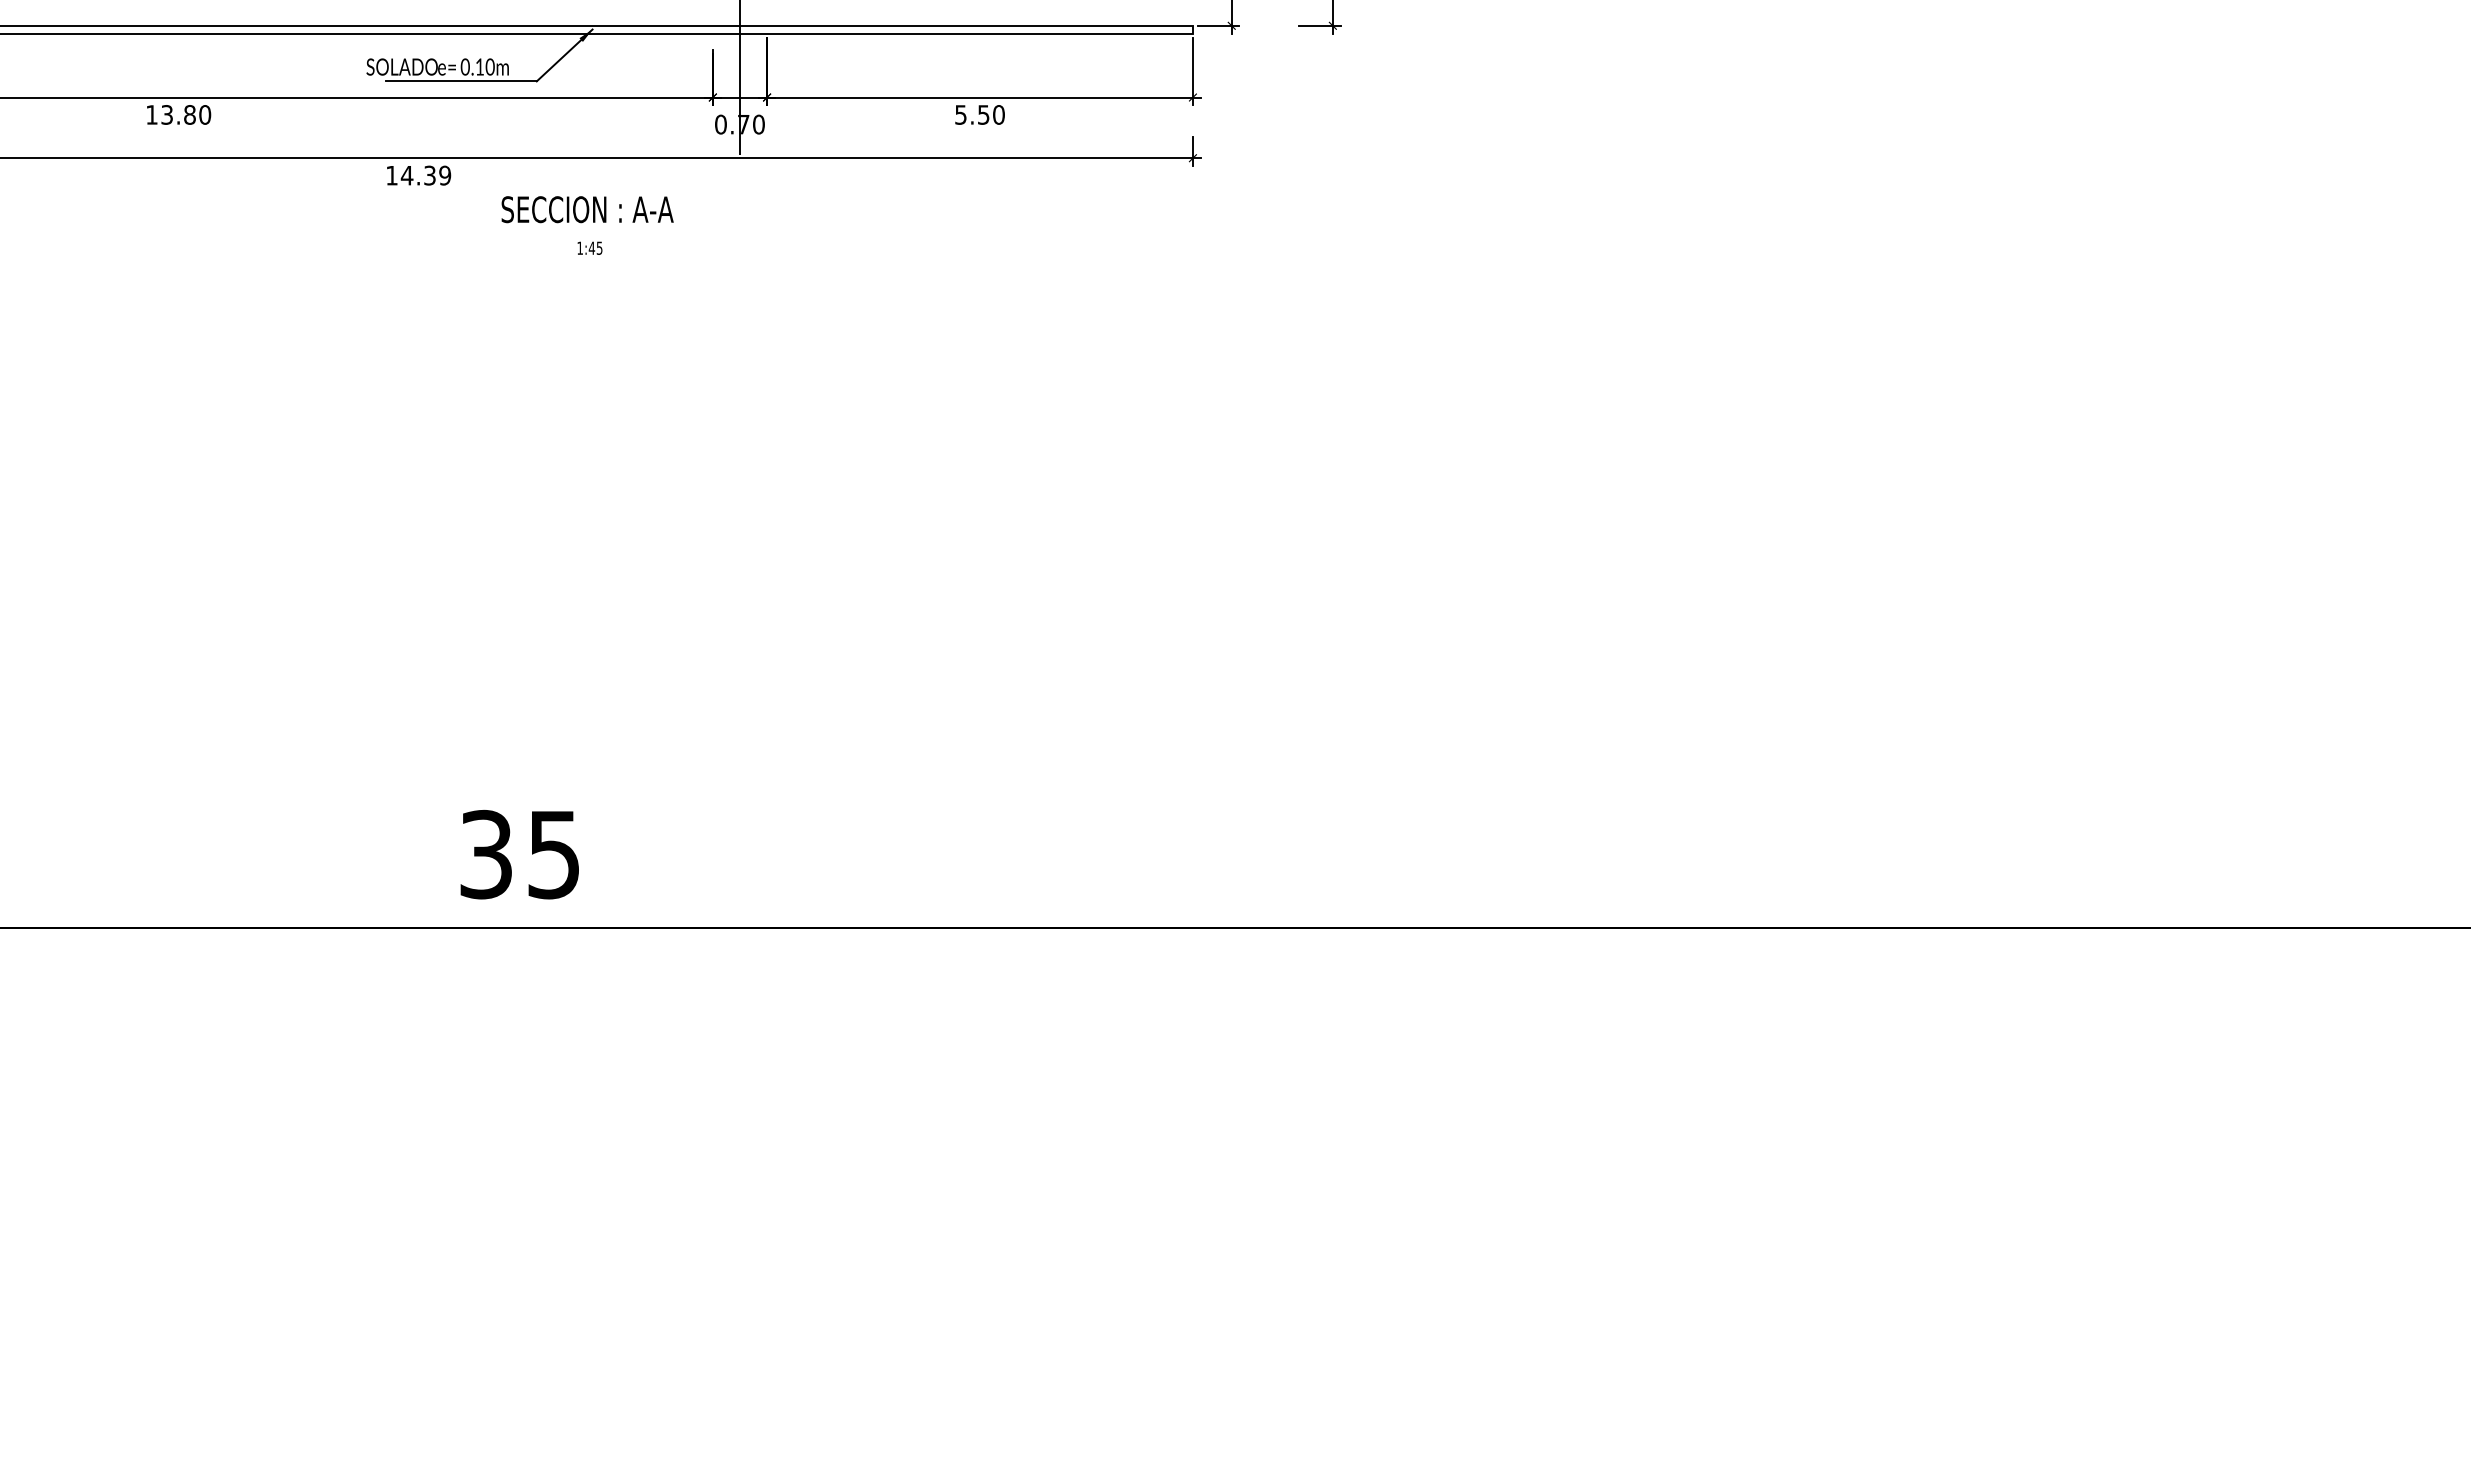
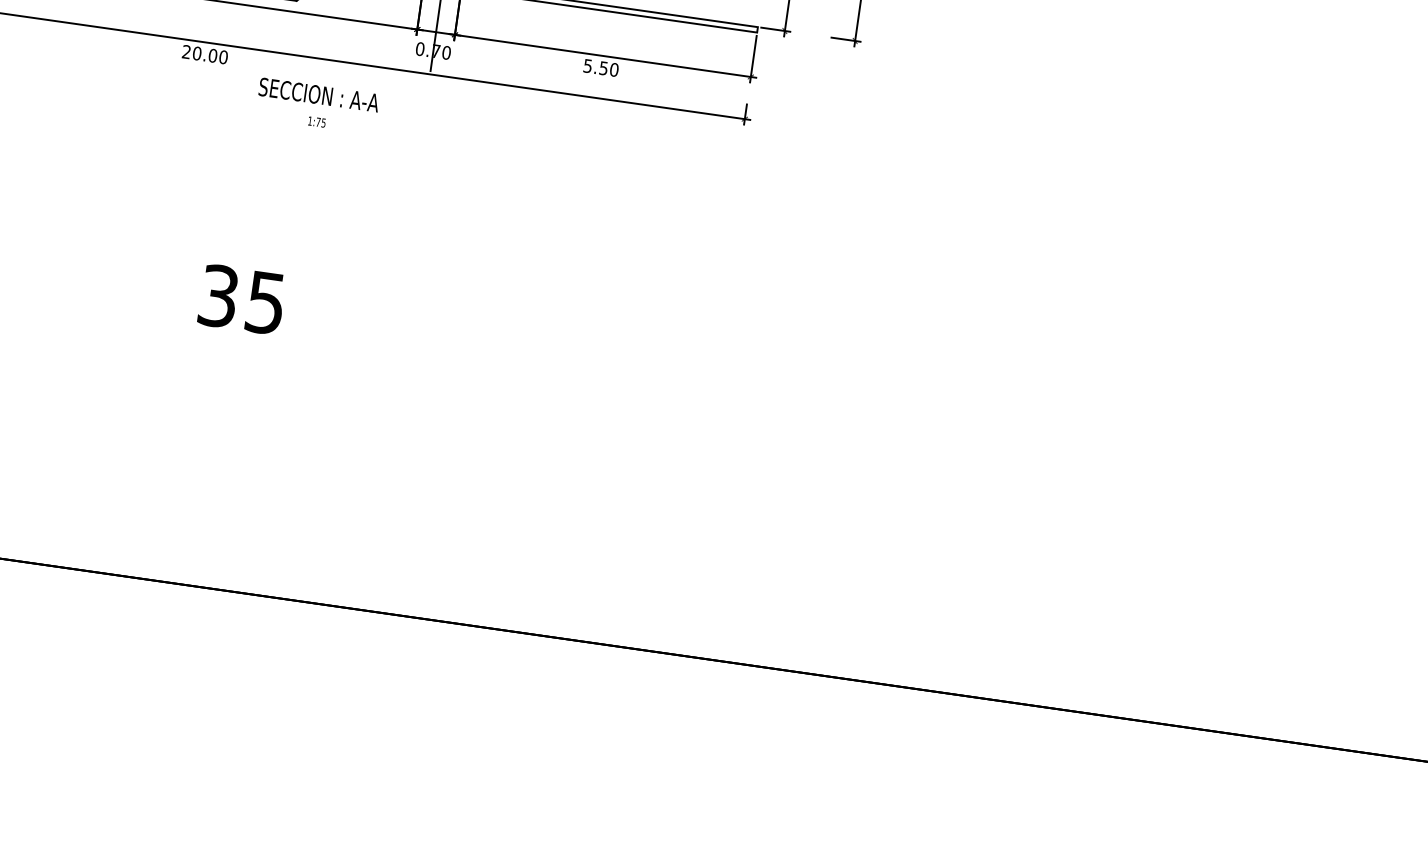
text: (418, 175) -> (205, 54), 14.39 -> 20.00
text: (591, 247) -> (318, 121), 1:45 -> 1:75
text: (519, 854) -> (241, 299), moved

